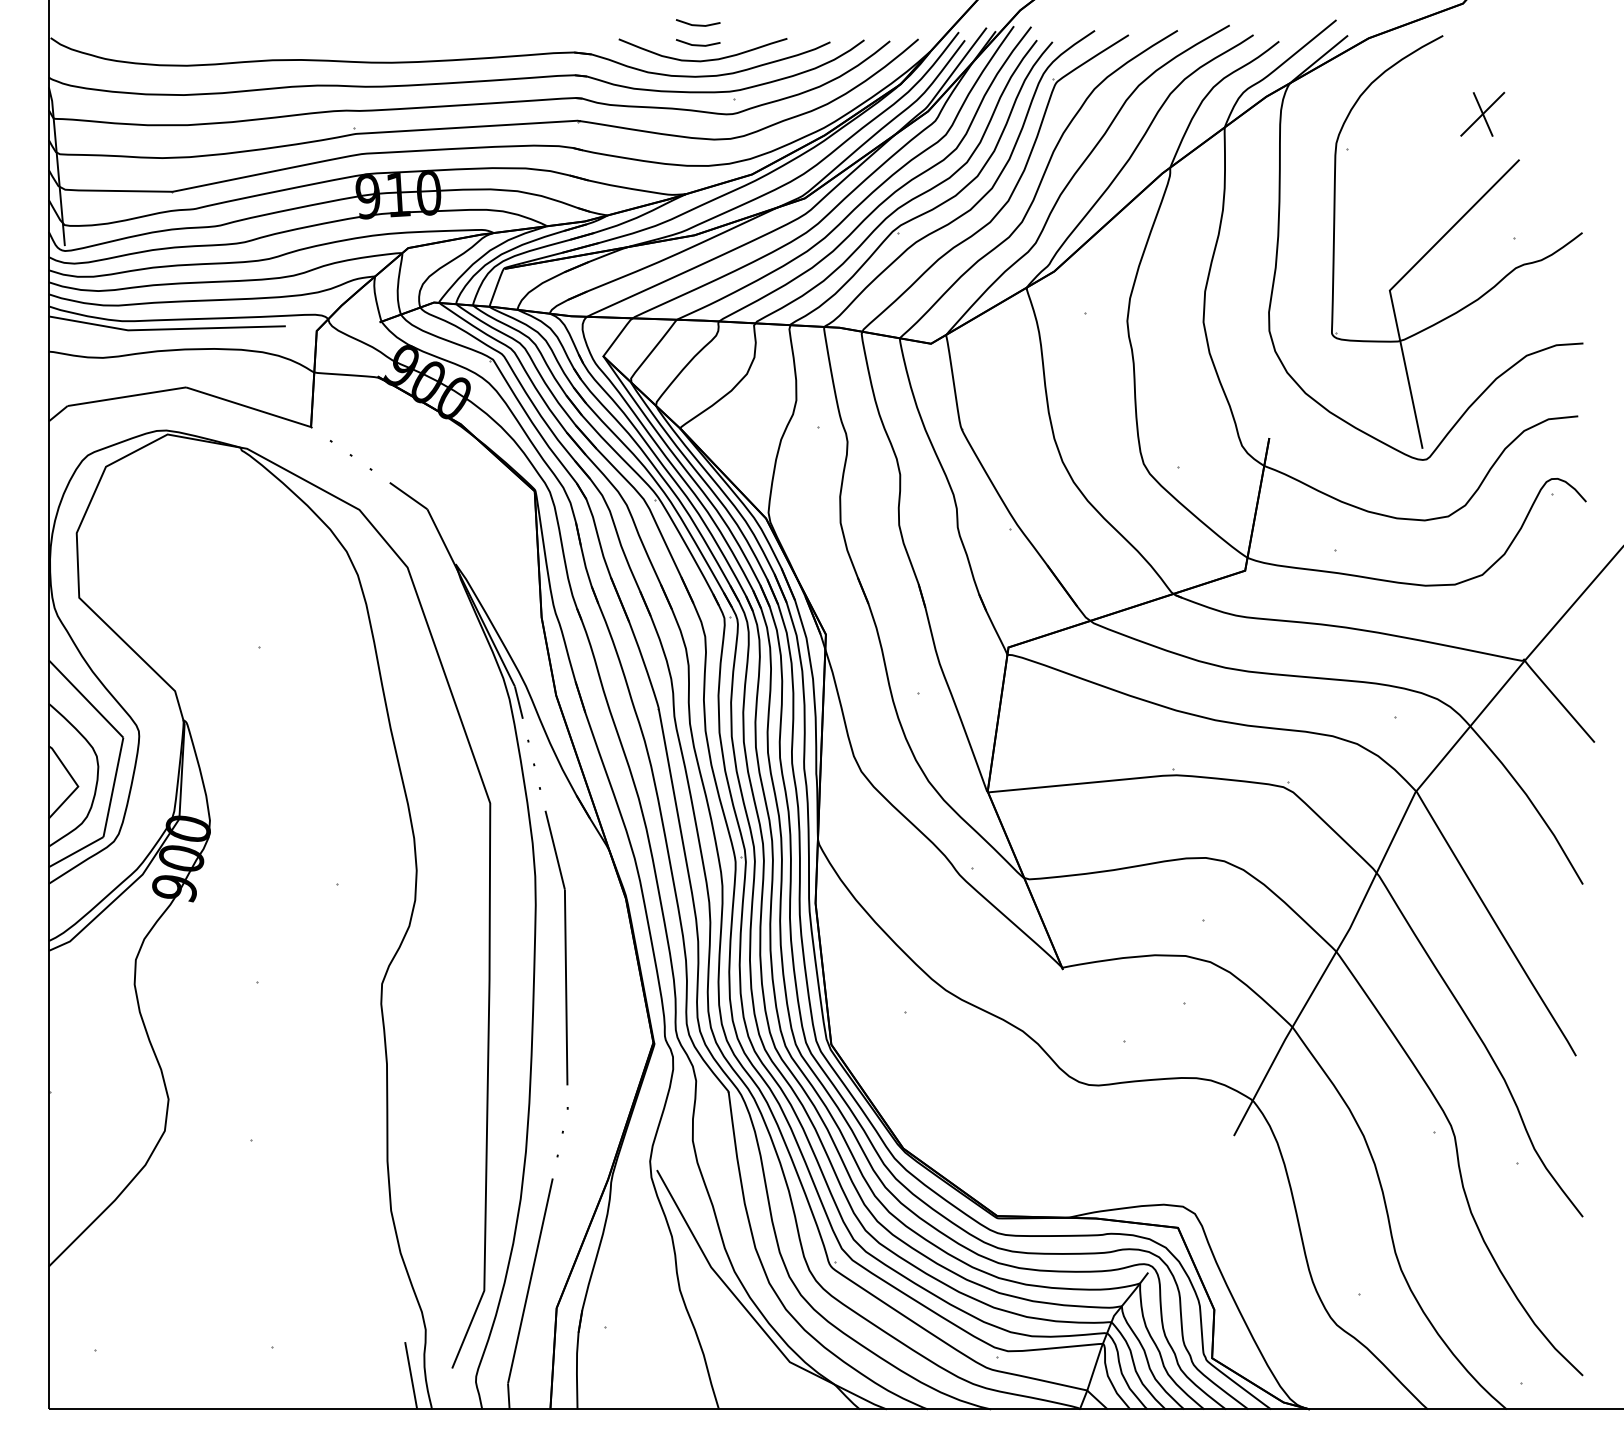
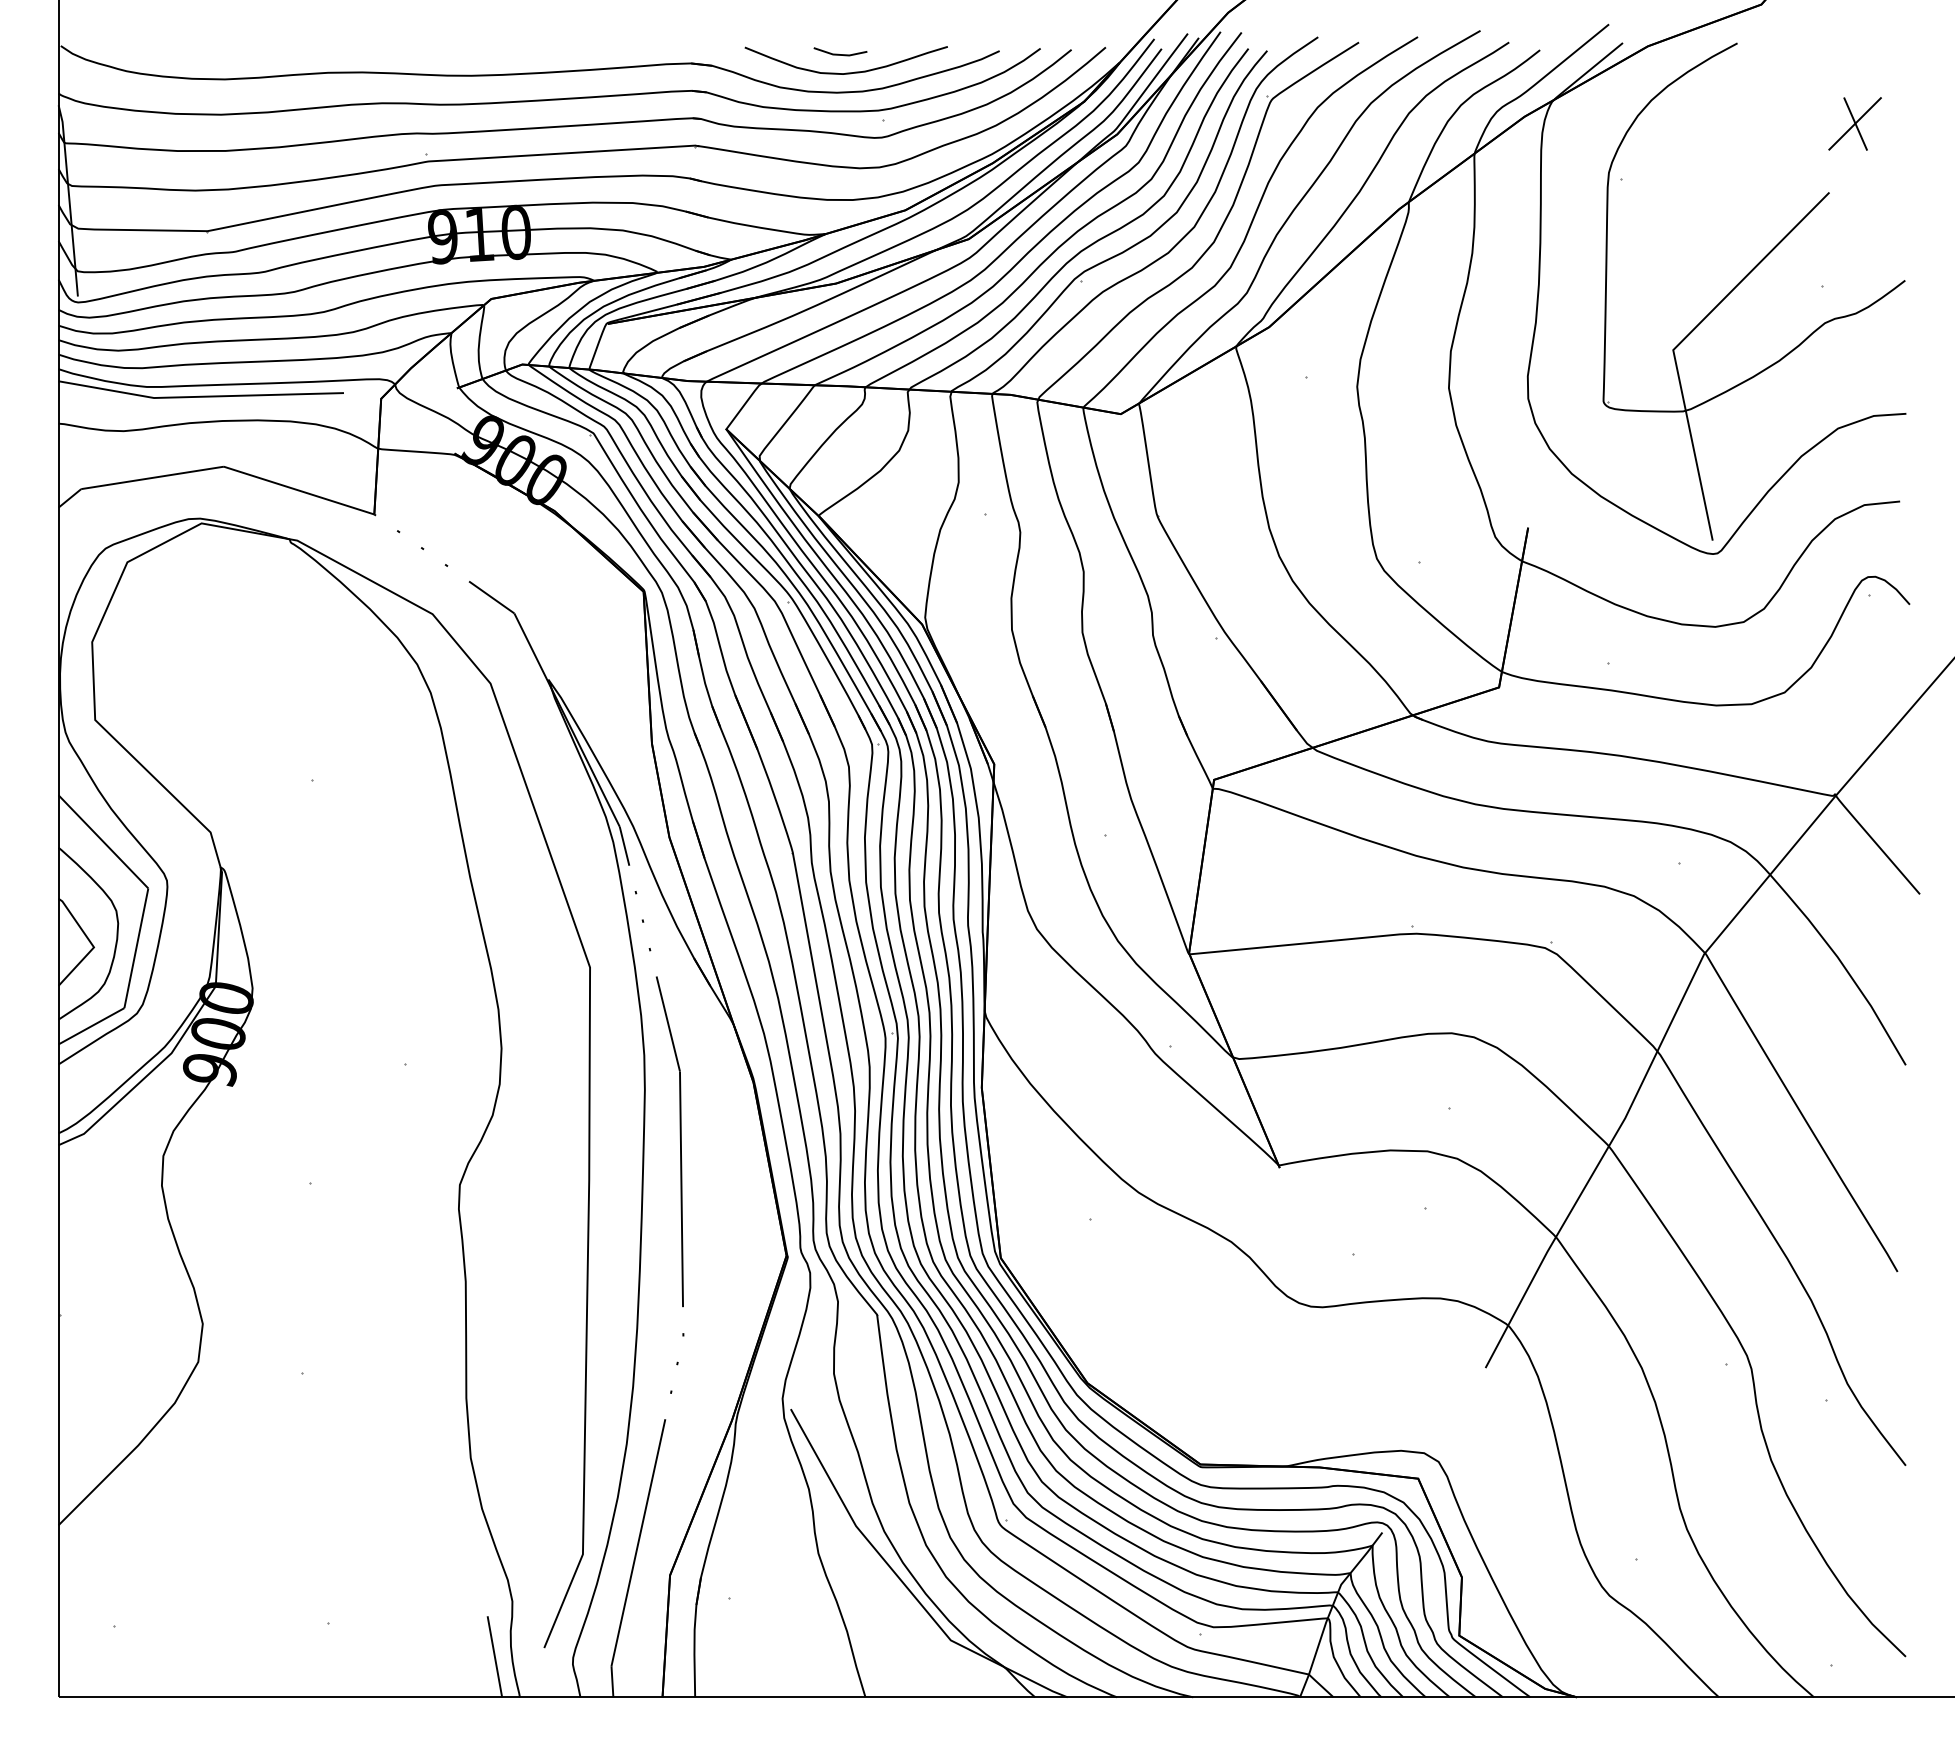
line: (696, 24) -> (838, 29), removed
part: (1482, 114) -> (1854, 123), moved

